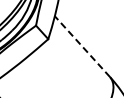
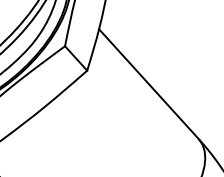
line: (82, 46) -> (149, 83), dashed -> solid

